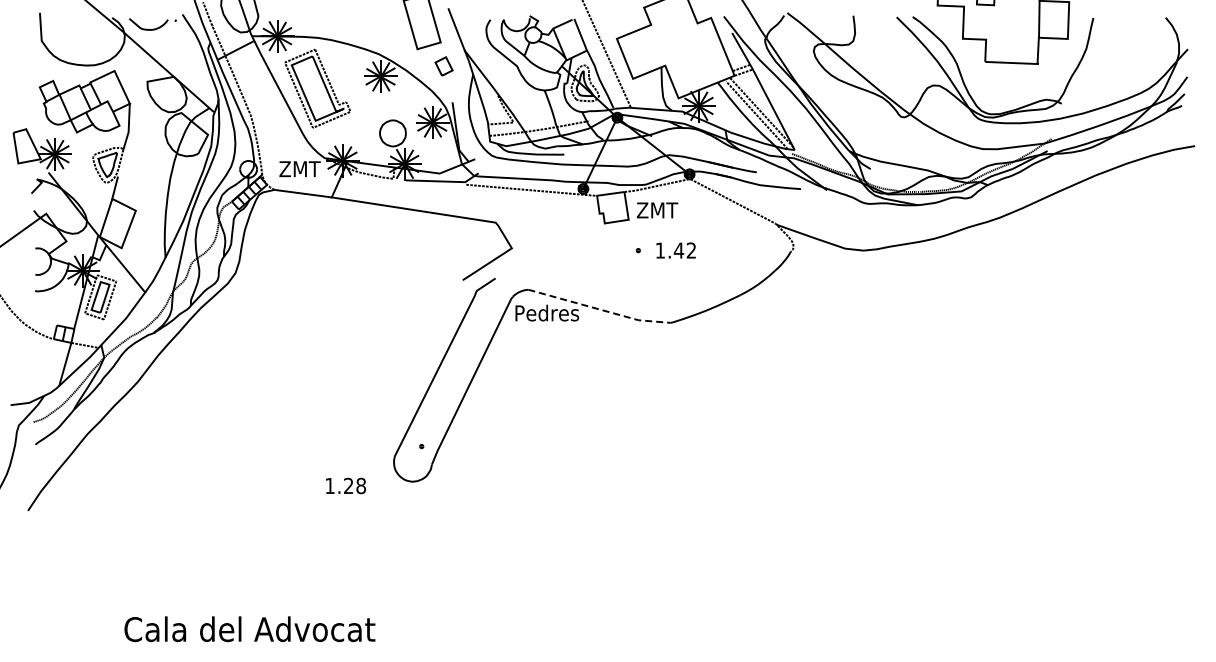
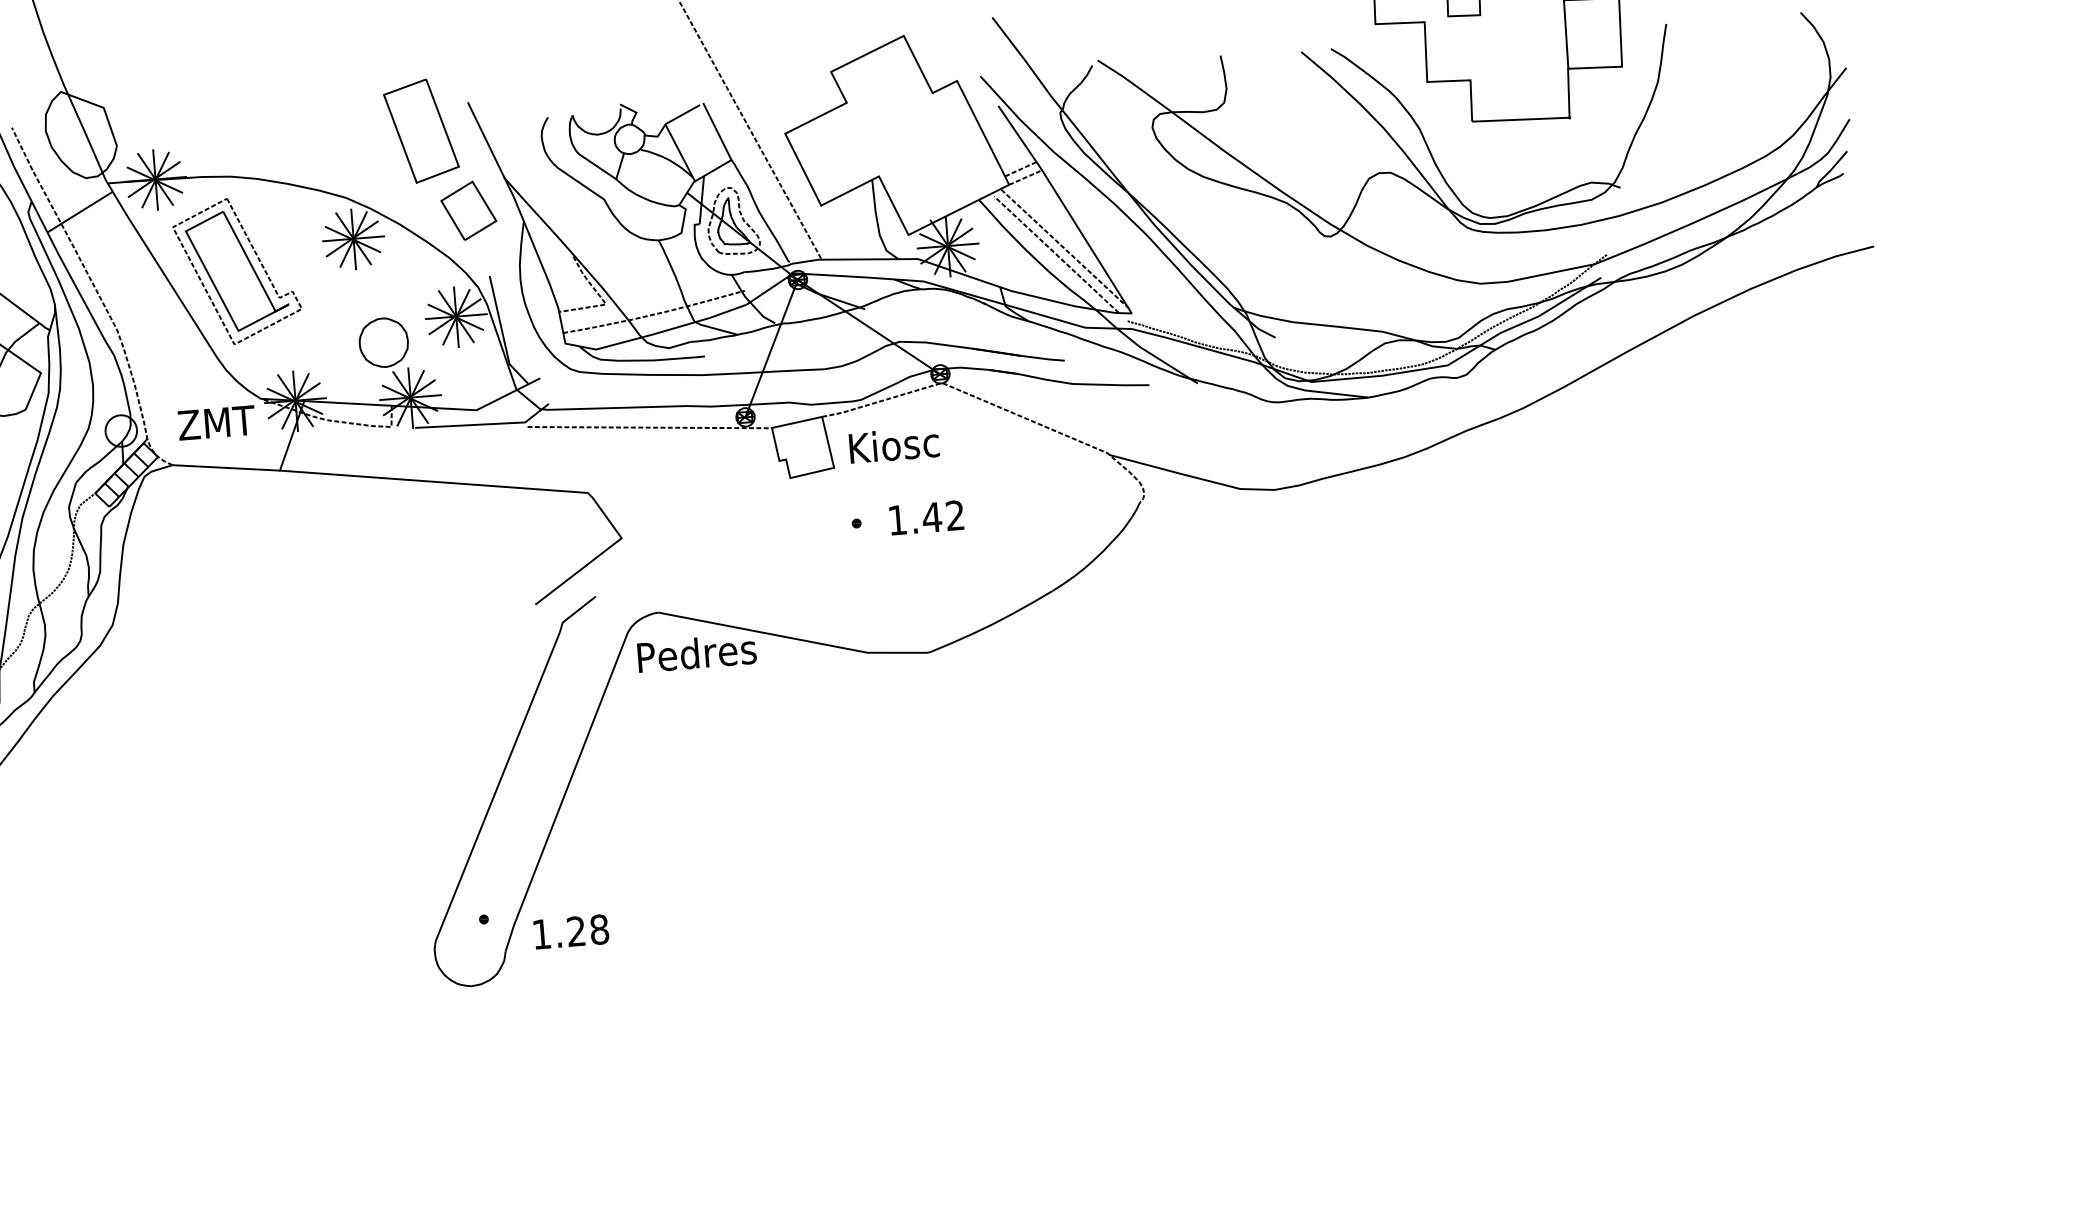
part: (443, 66) -> (467, 210), size x1.67
text: (660, 209) -> (891, 443), ZMT -> Kiosc
line: (601, 309) -> (797, 638), dashed -> solid
text: (345, 485) -> (570, 931), moved

